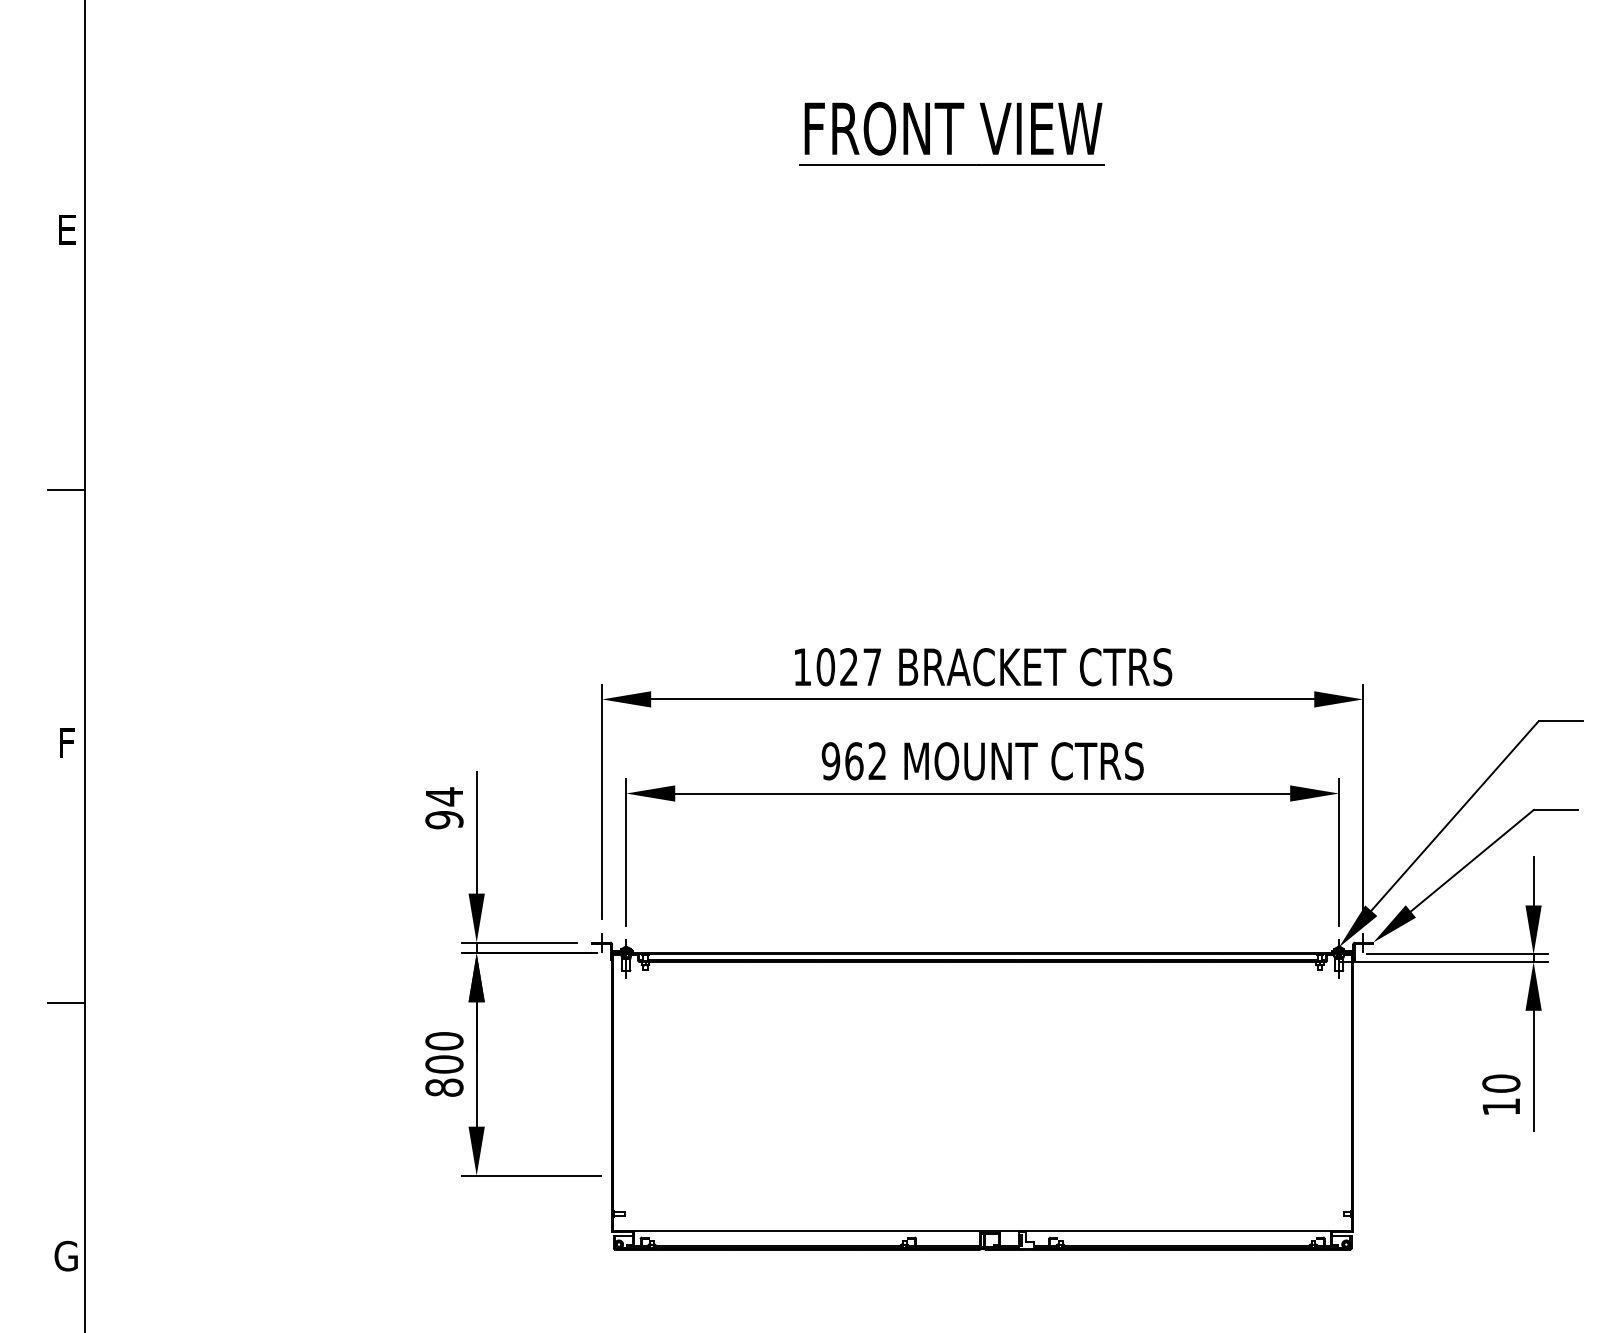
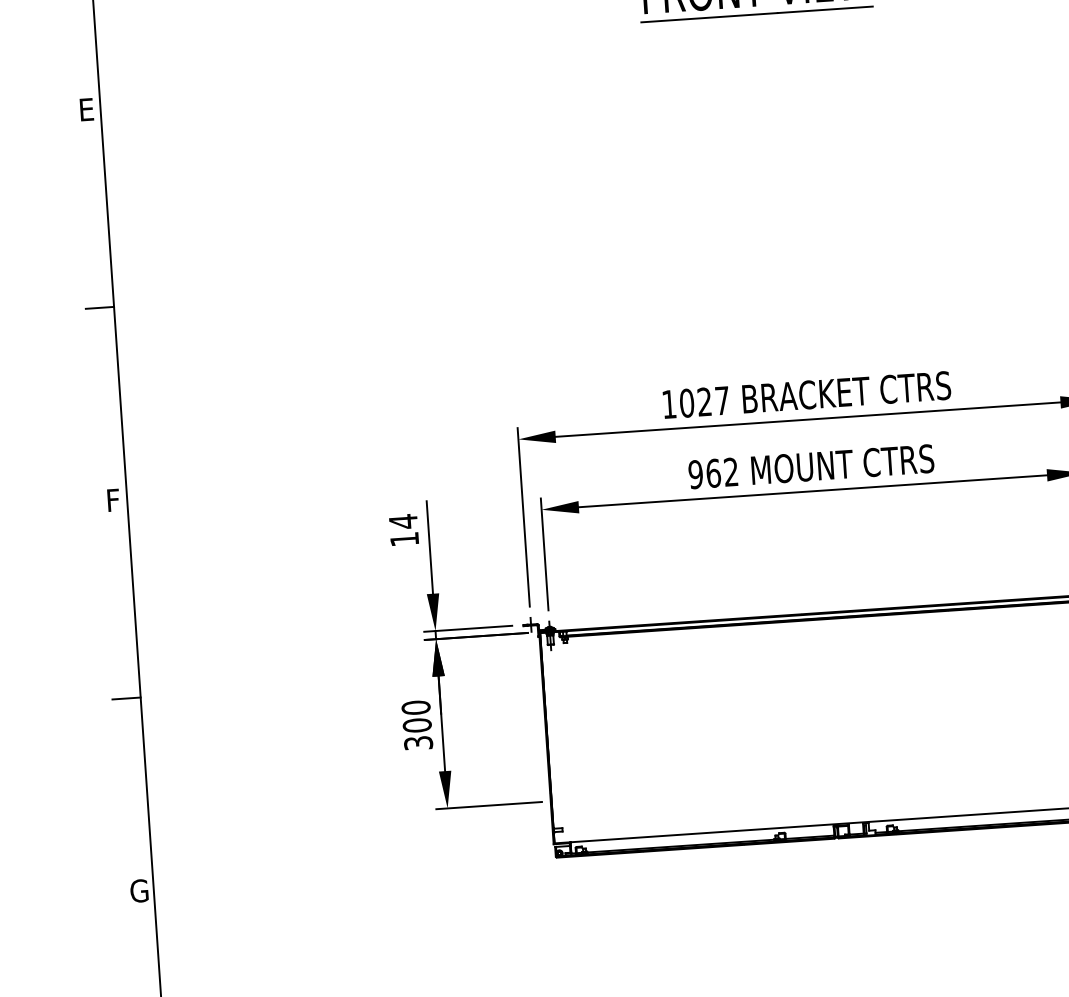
text: (444, 820) -> (404, 539), 94 -> 14
text: (444, 1087) -> (418, 742), 800 -> 300

